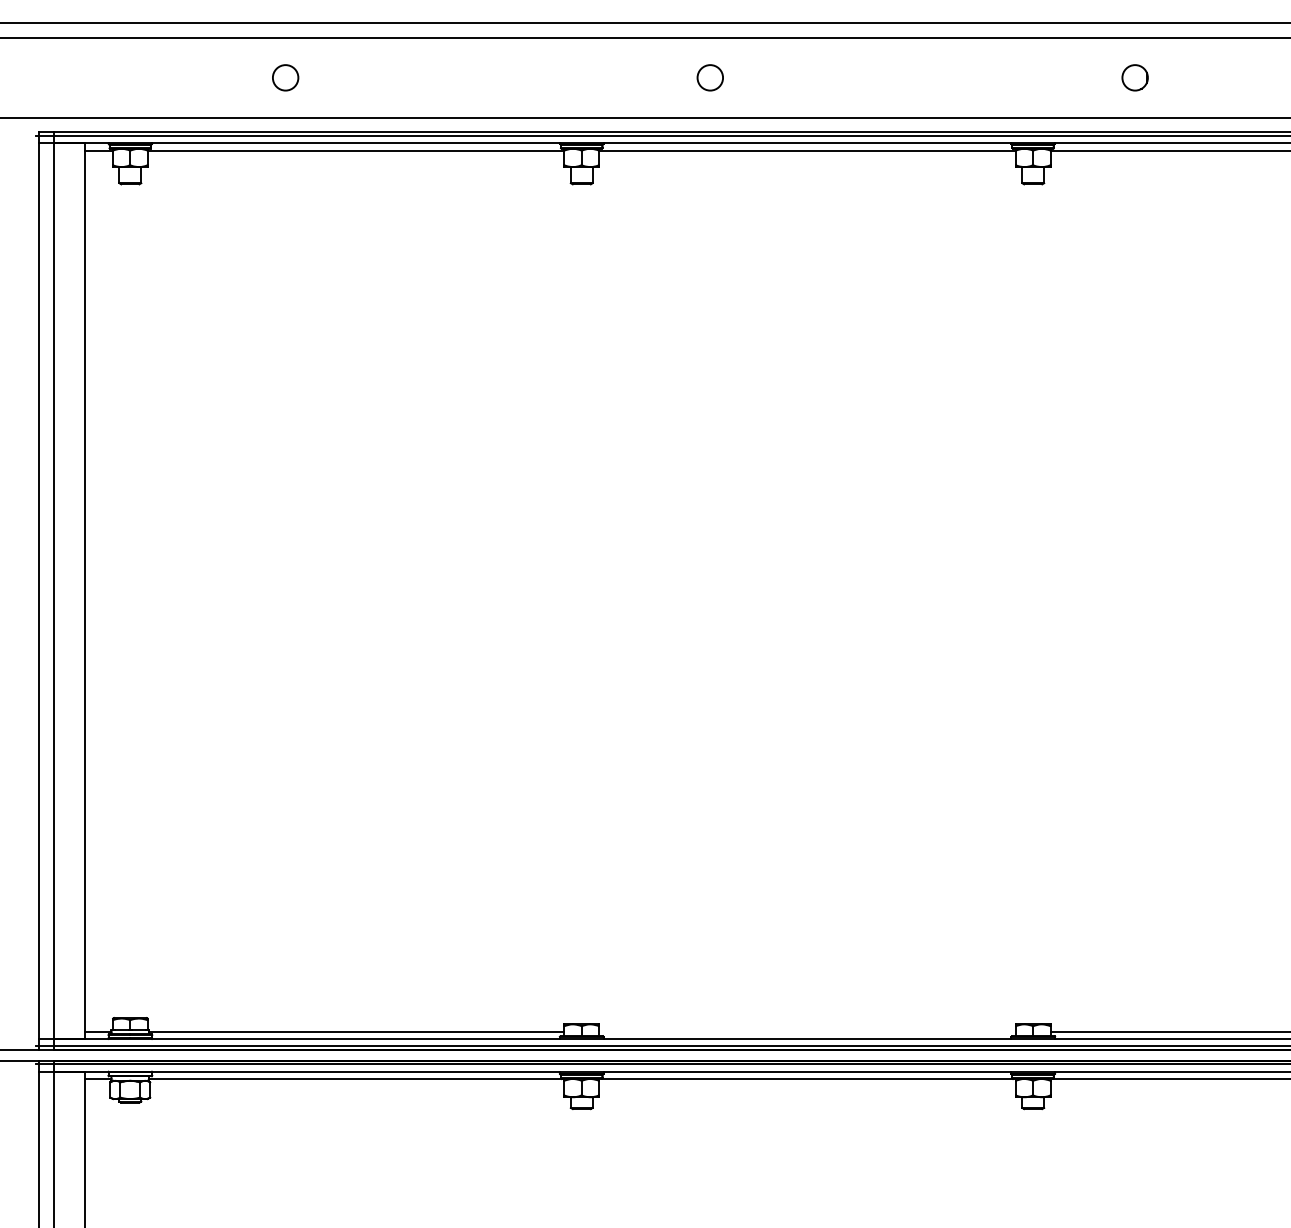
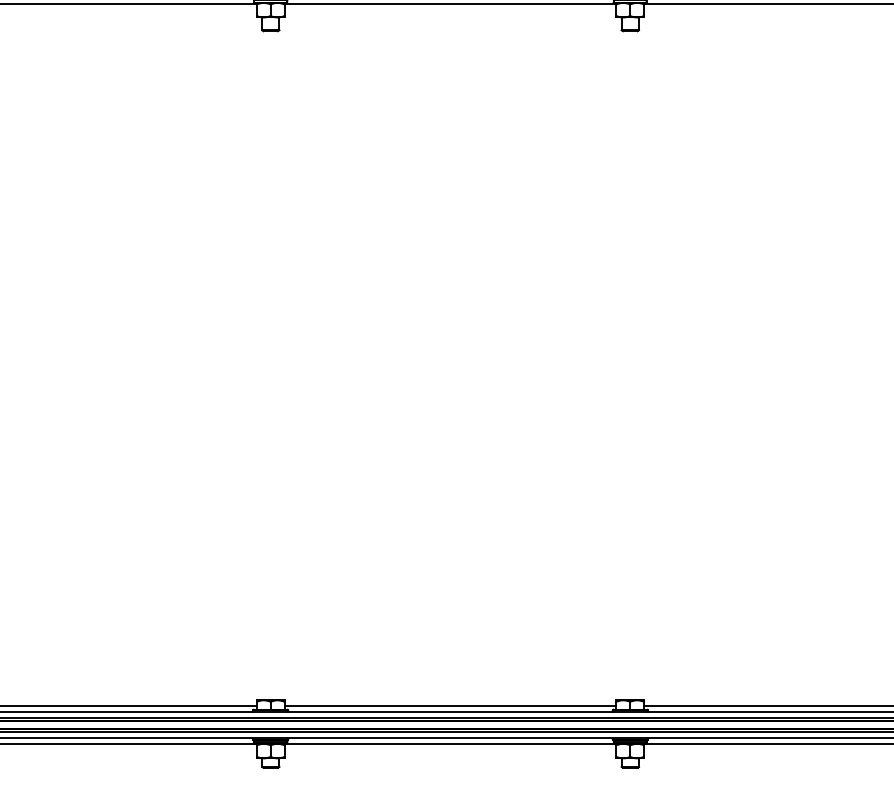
line: (807, 1031) -> (450, 706), added

